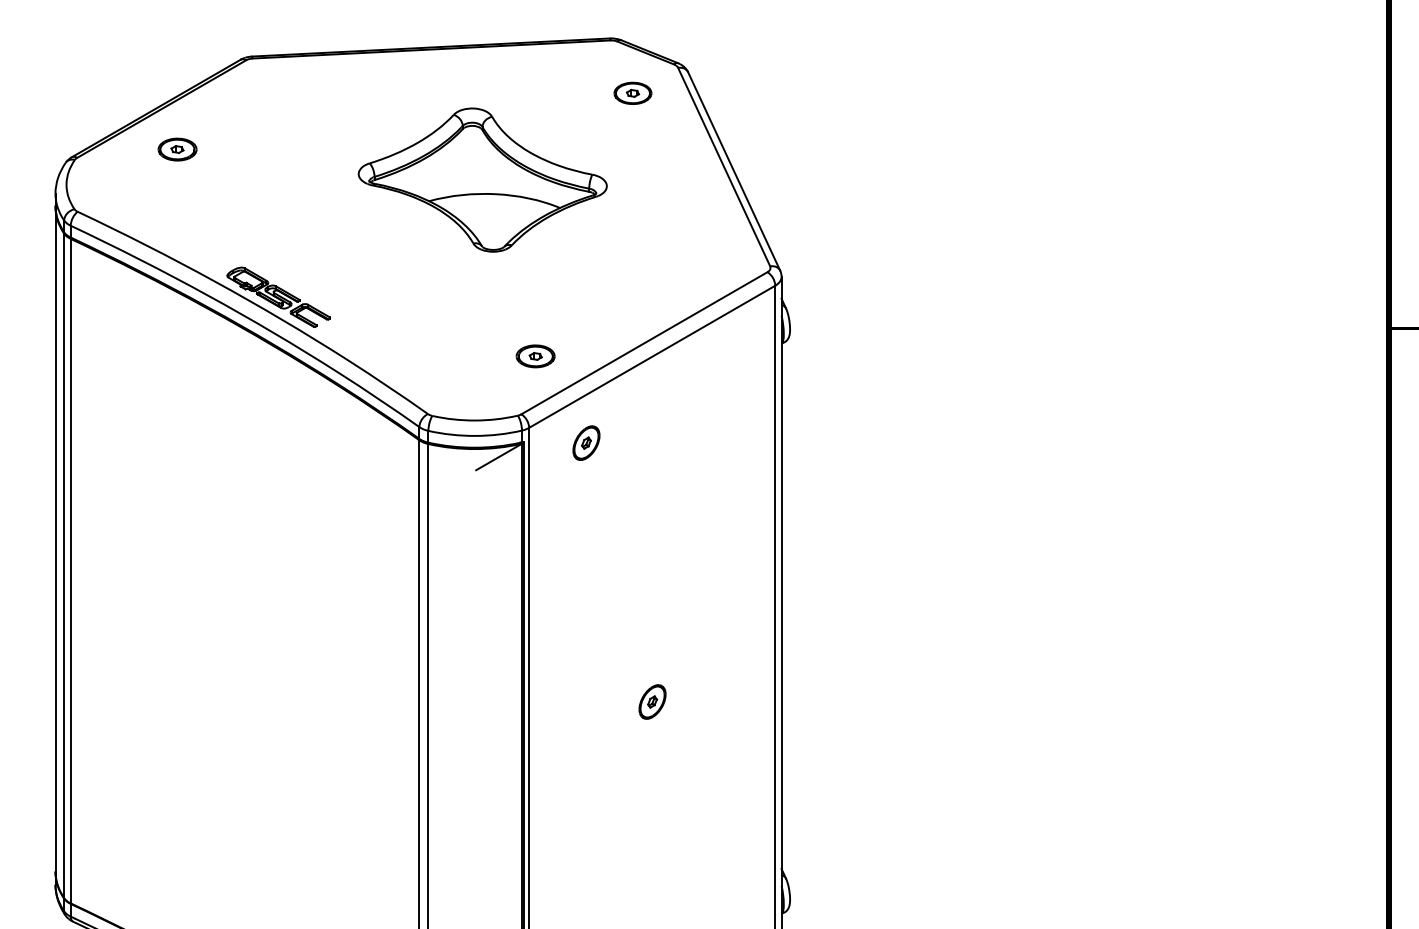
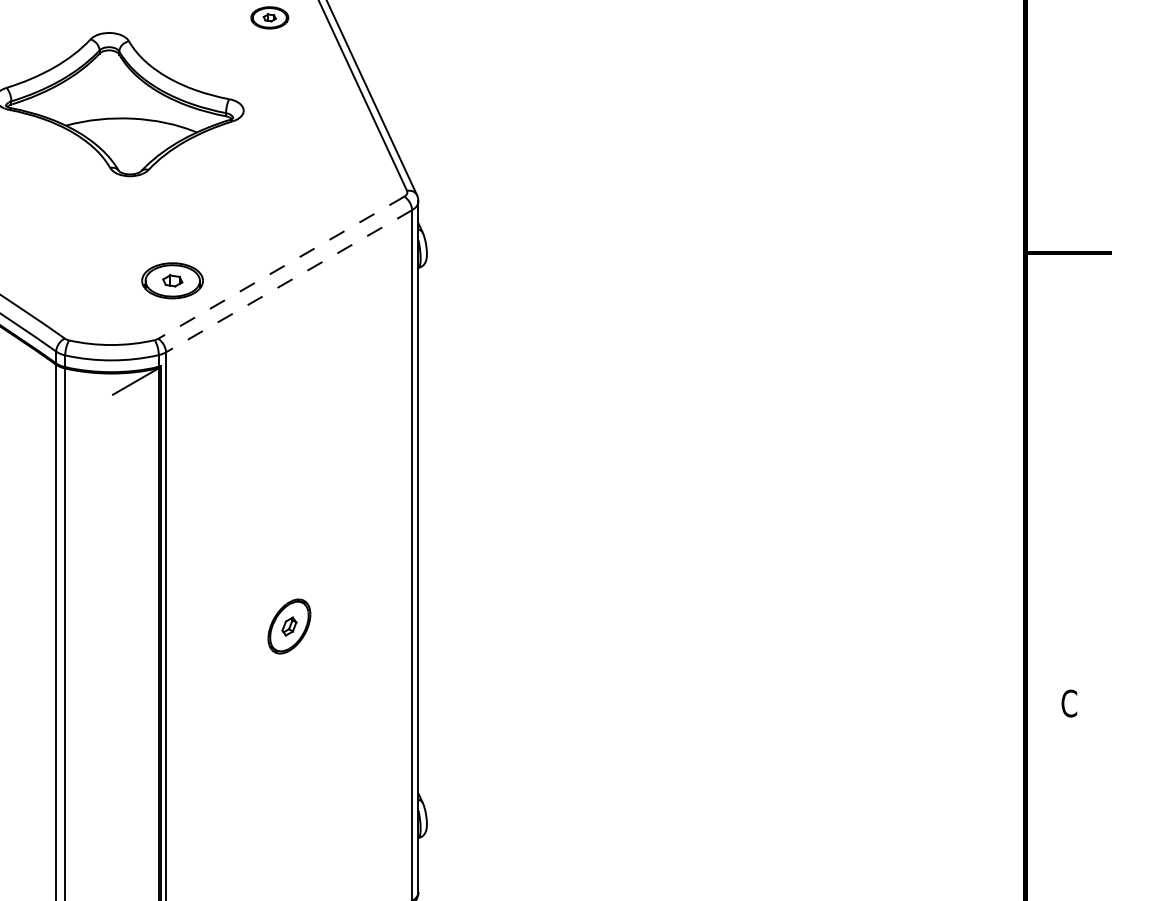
line: (643, 343) -> (280, 267), solid -> dashed
part: (535, 356) -> (172, 280), size x1.6
line: (651, 357) -> (288, 281), solid -> dashed
part: (586, 442) -> (223, 366), removed
part: (652, 701) -> (289, 625), size x1.6

